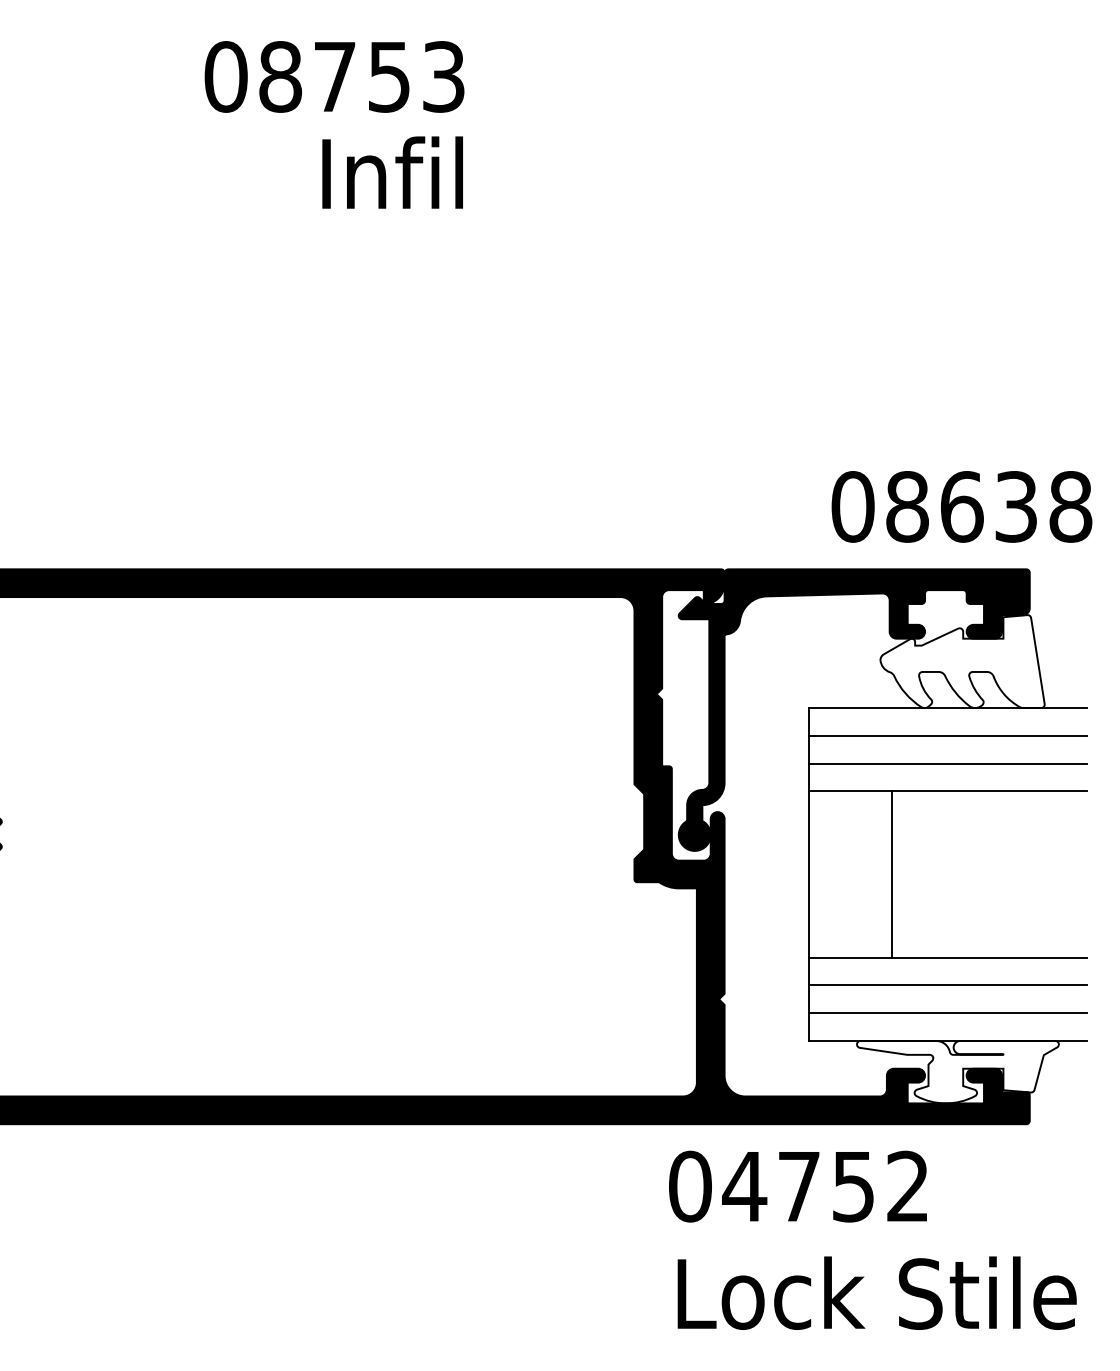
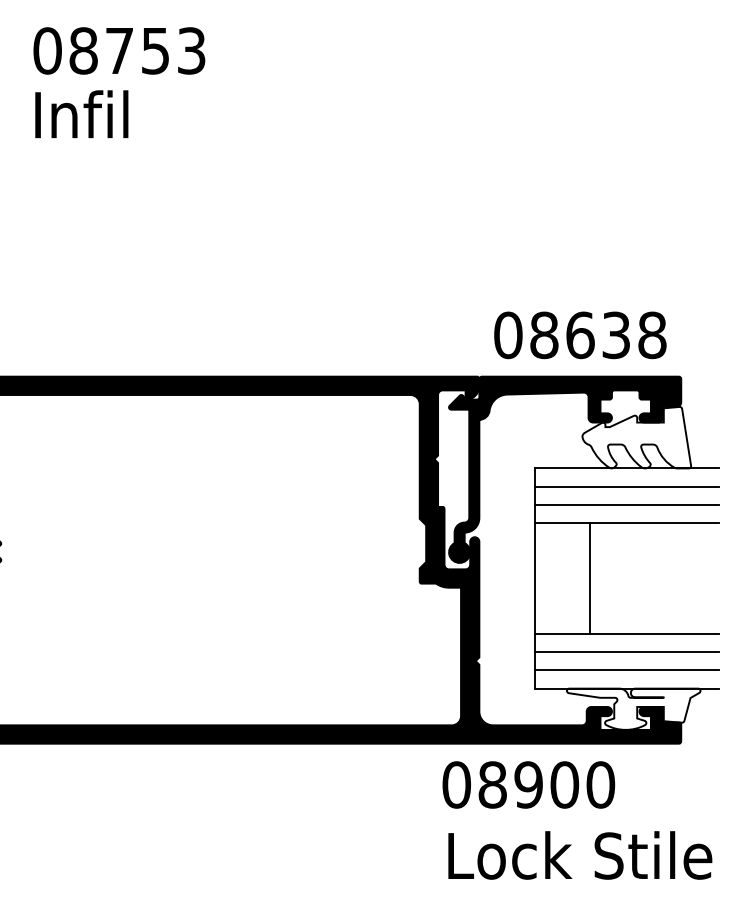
text: (334, 76) -> (119, 50), moved
text: (392, 172) -> (81, 114), moved
text: (962, 507) -> (580, 335), moved
text: (826, 1185) -> (546, 784), 04752 -> 08900

